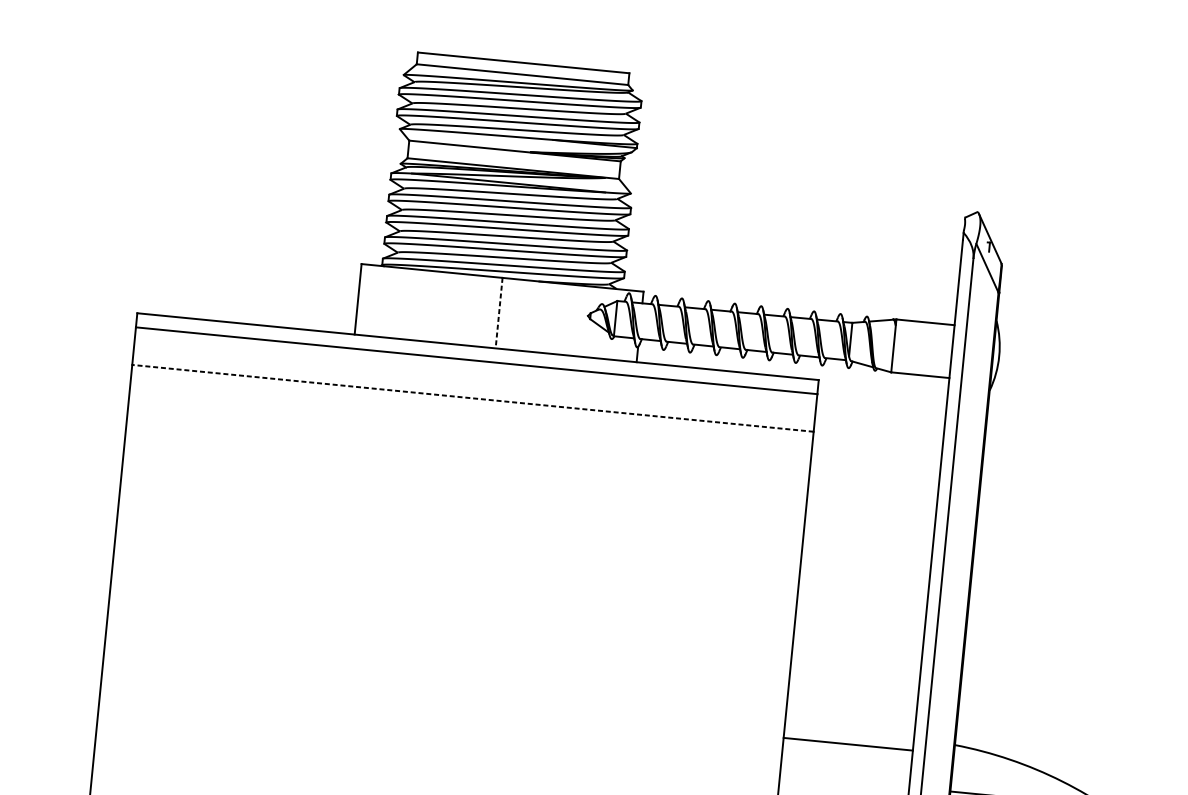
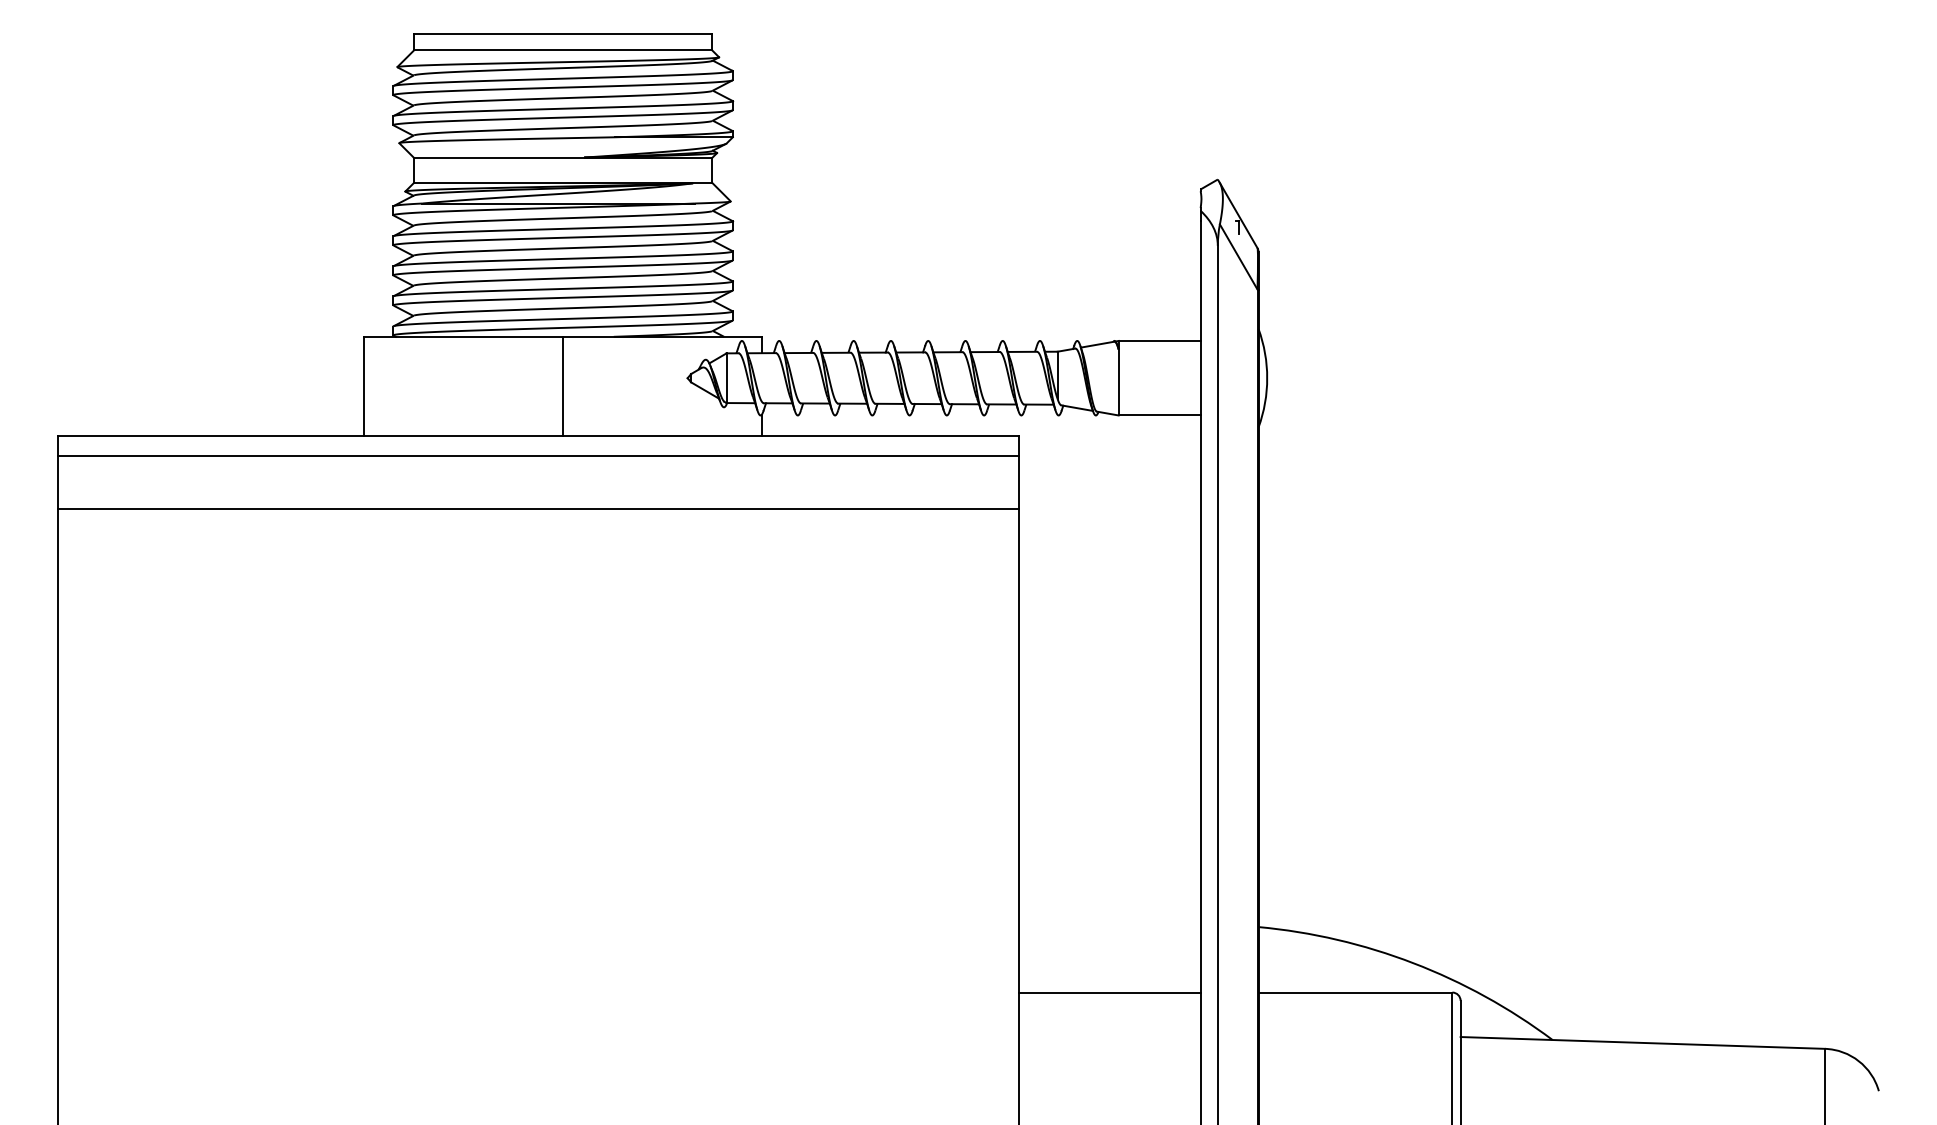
line: (499, 313) -> (563, 386), dashed -> solid
line: (472, 398) -> (537, 509), dashed -> solid
line: (848, 744) -> (1109, 992), moved

